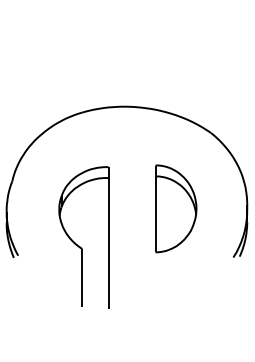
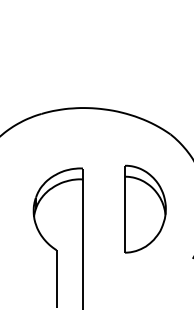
part: (176, 208) -> (145, 208), moved
part: (79, 245) -> (53, 246), moved

